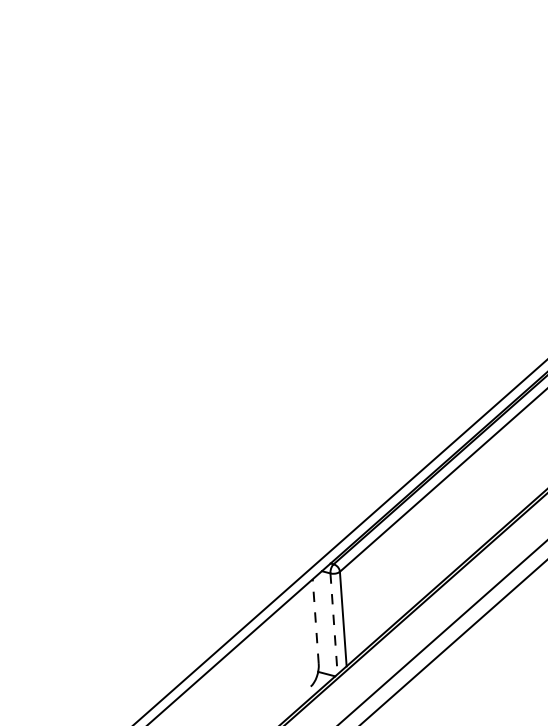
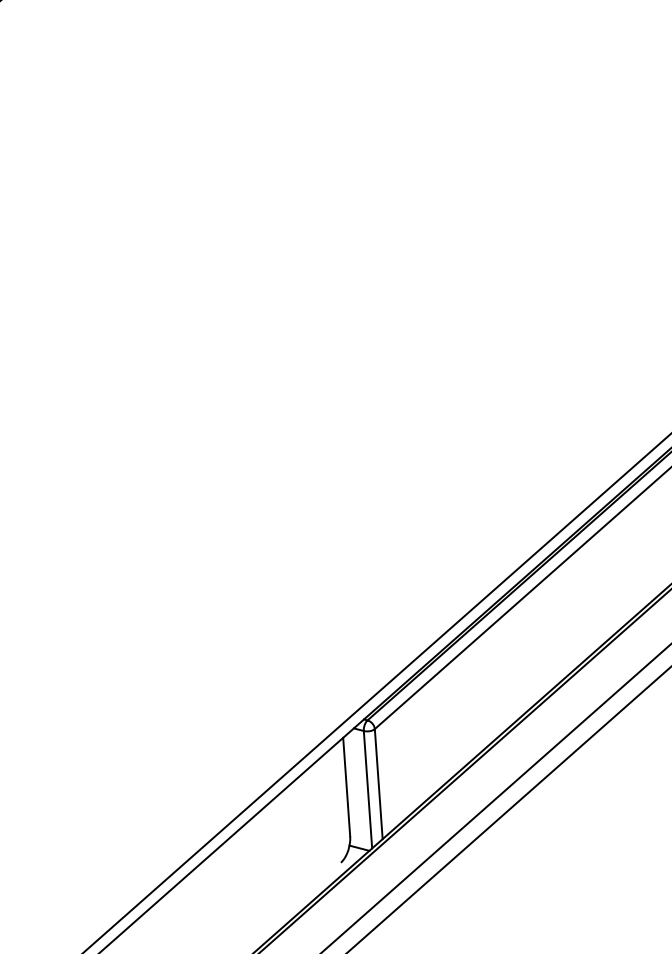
line: (315, 621) -> (346, 786), dashed -> solid
line: (334, 623) -> (368, 789), dashed -> solid

